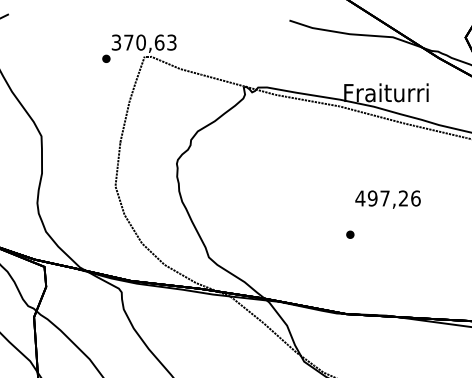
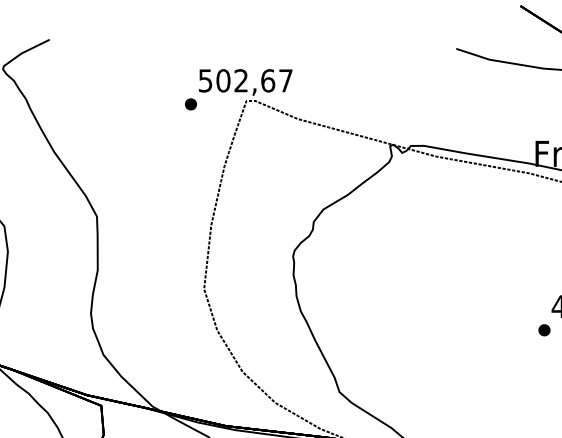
text: (144, 42) -> (246, 80), 370,63 -> 502,67
part: (350, 234) -> (544, 329), moved

